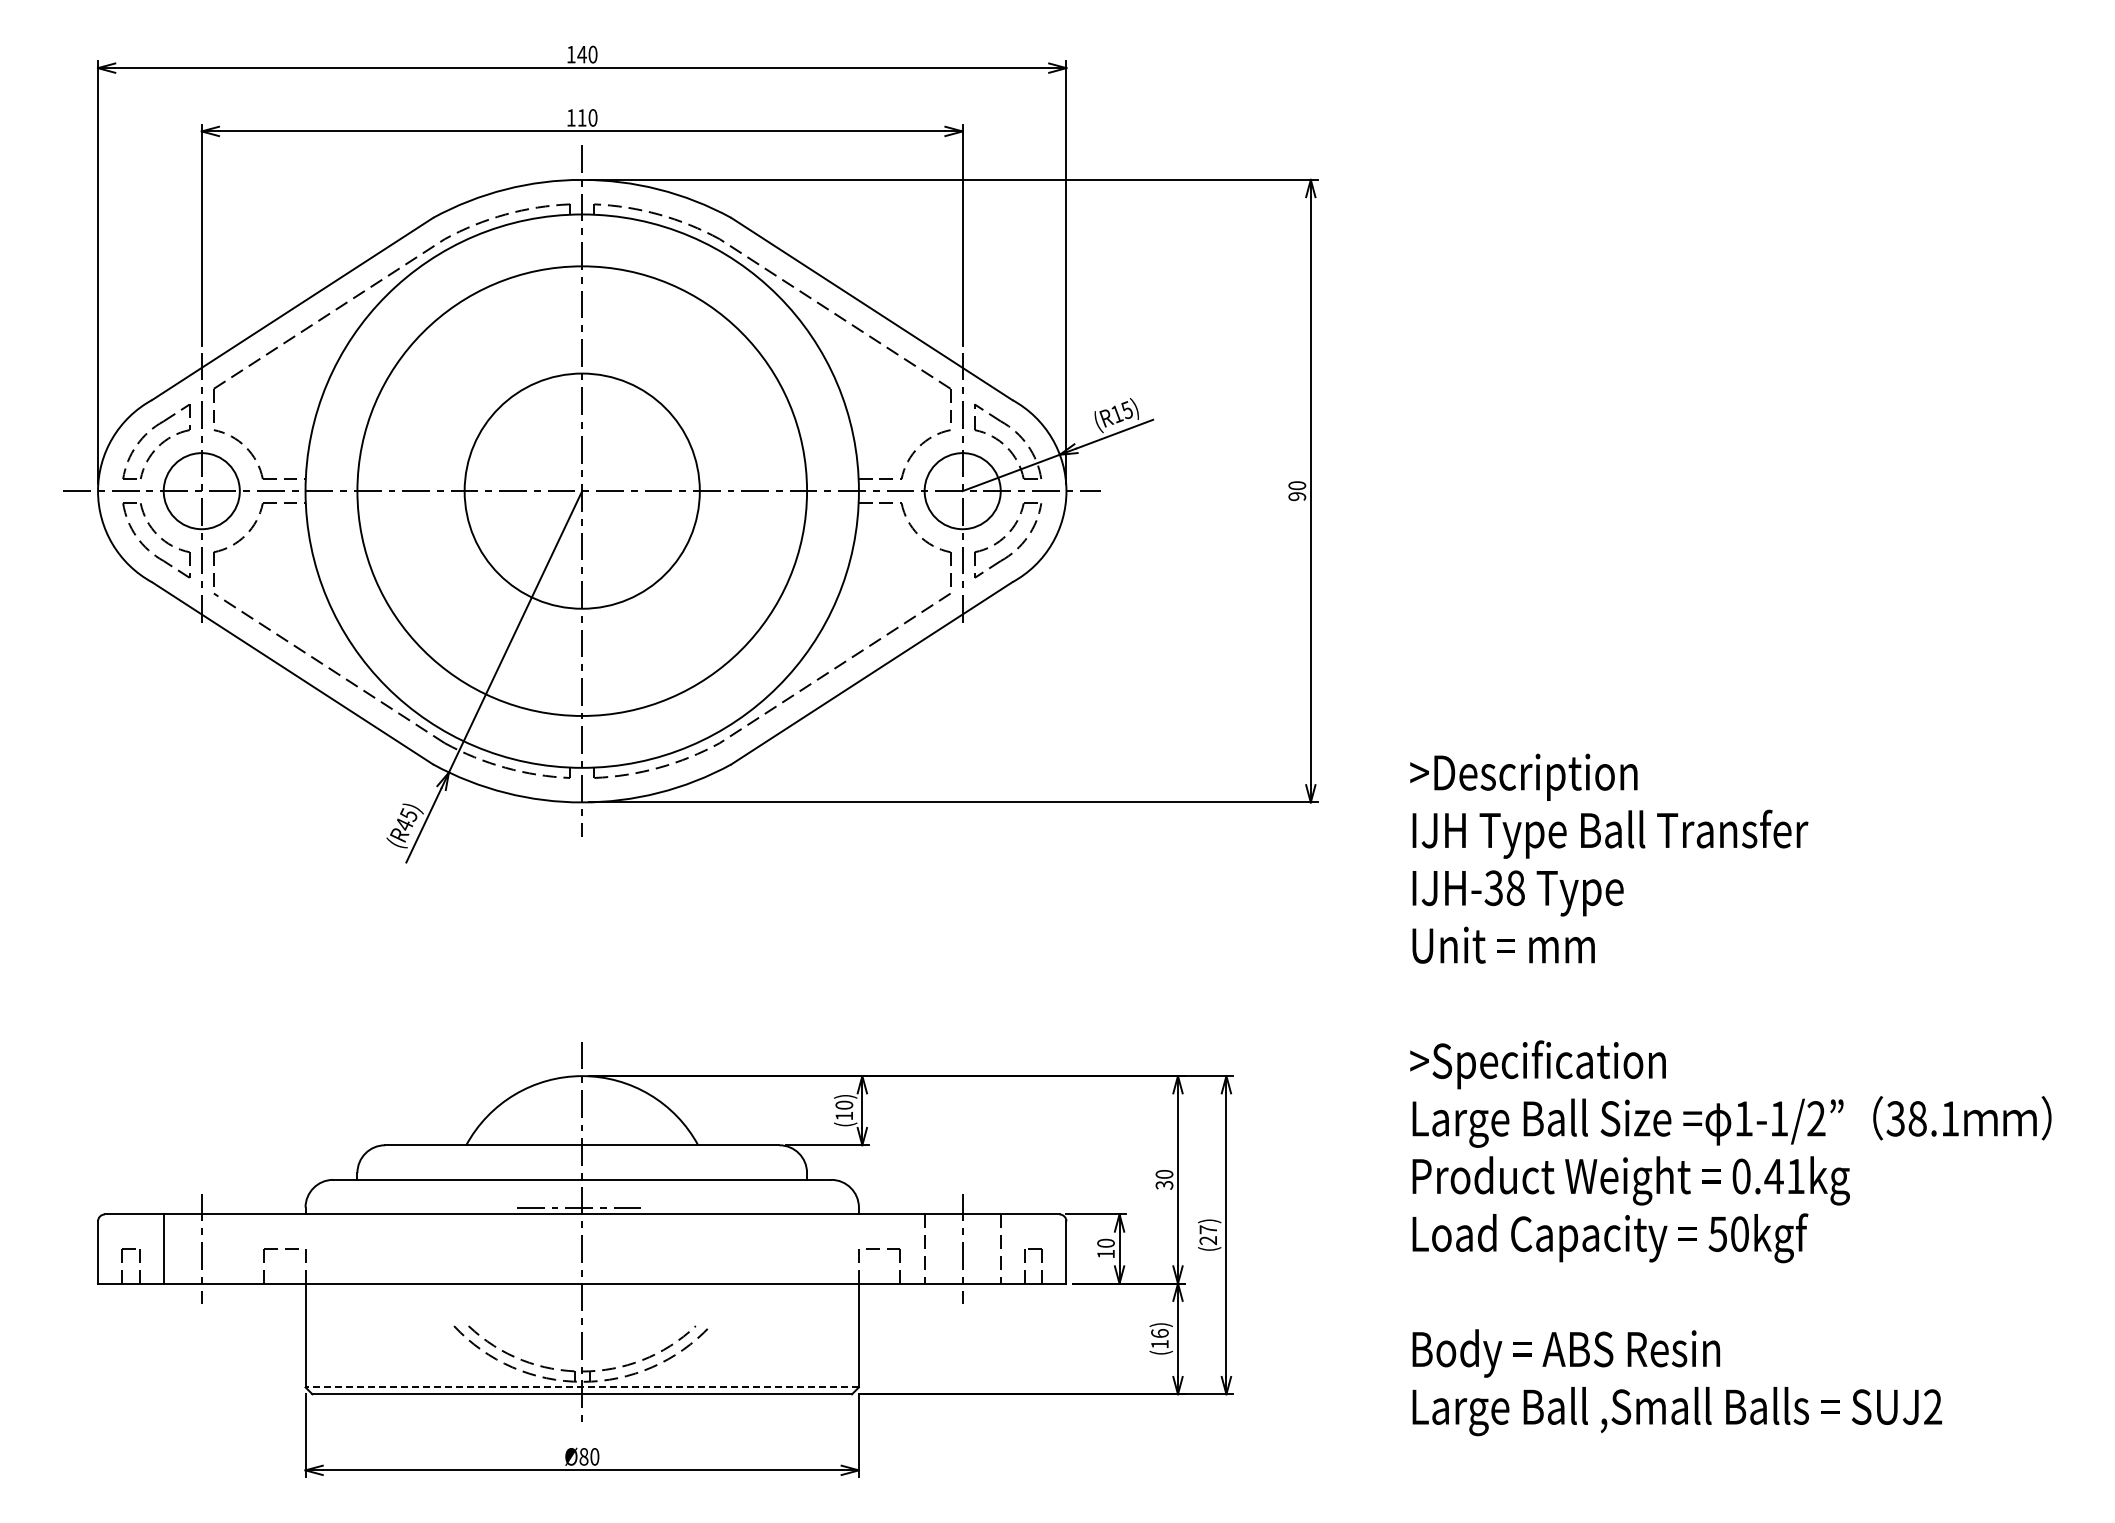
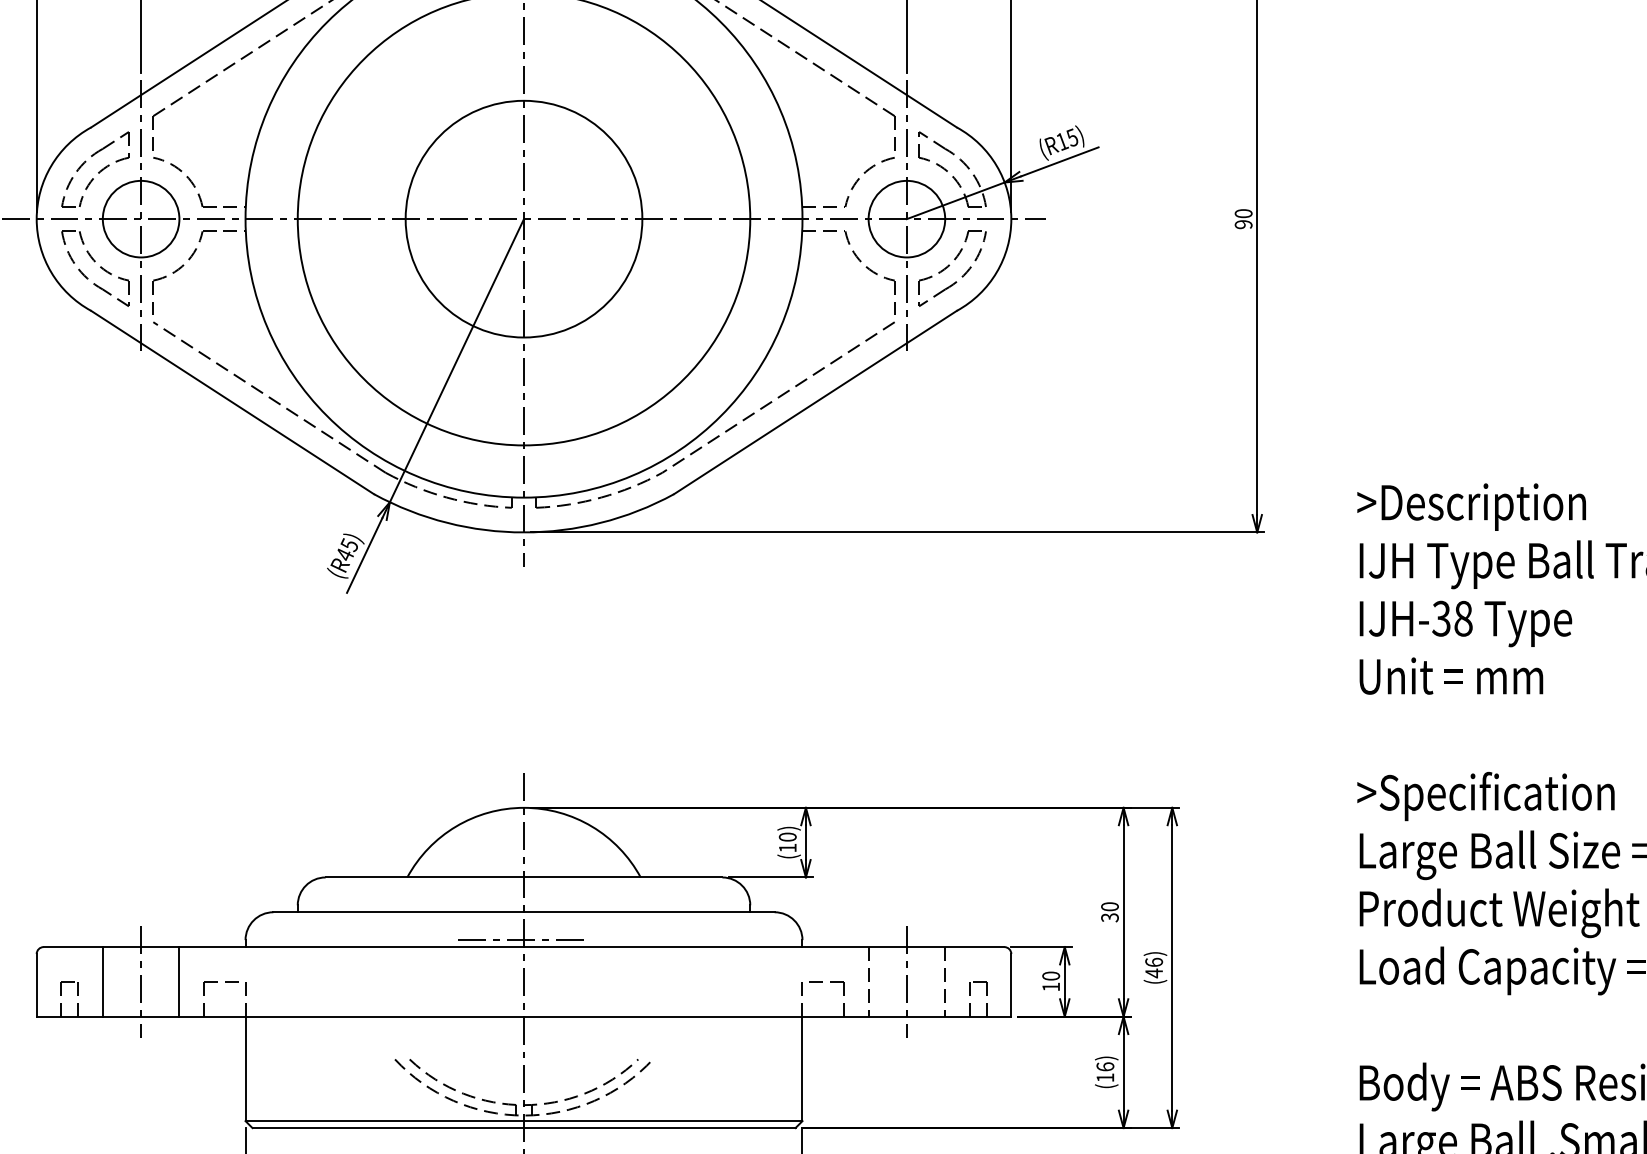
text: (1208, 1235) -> (1154, 968), (27) -> (46)
line: (239, 1248) -> (179, 981), added
line: (582, 1387) -> (524, 1121), dashed -> solid

